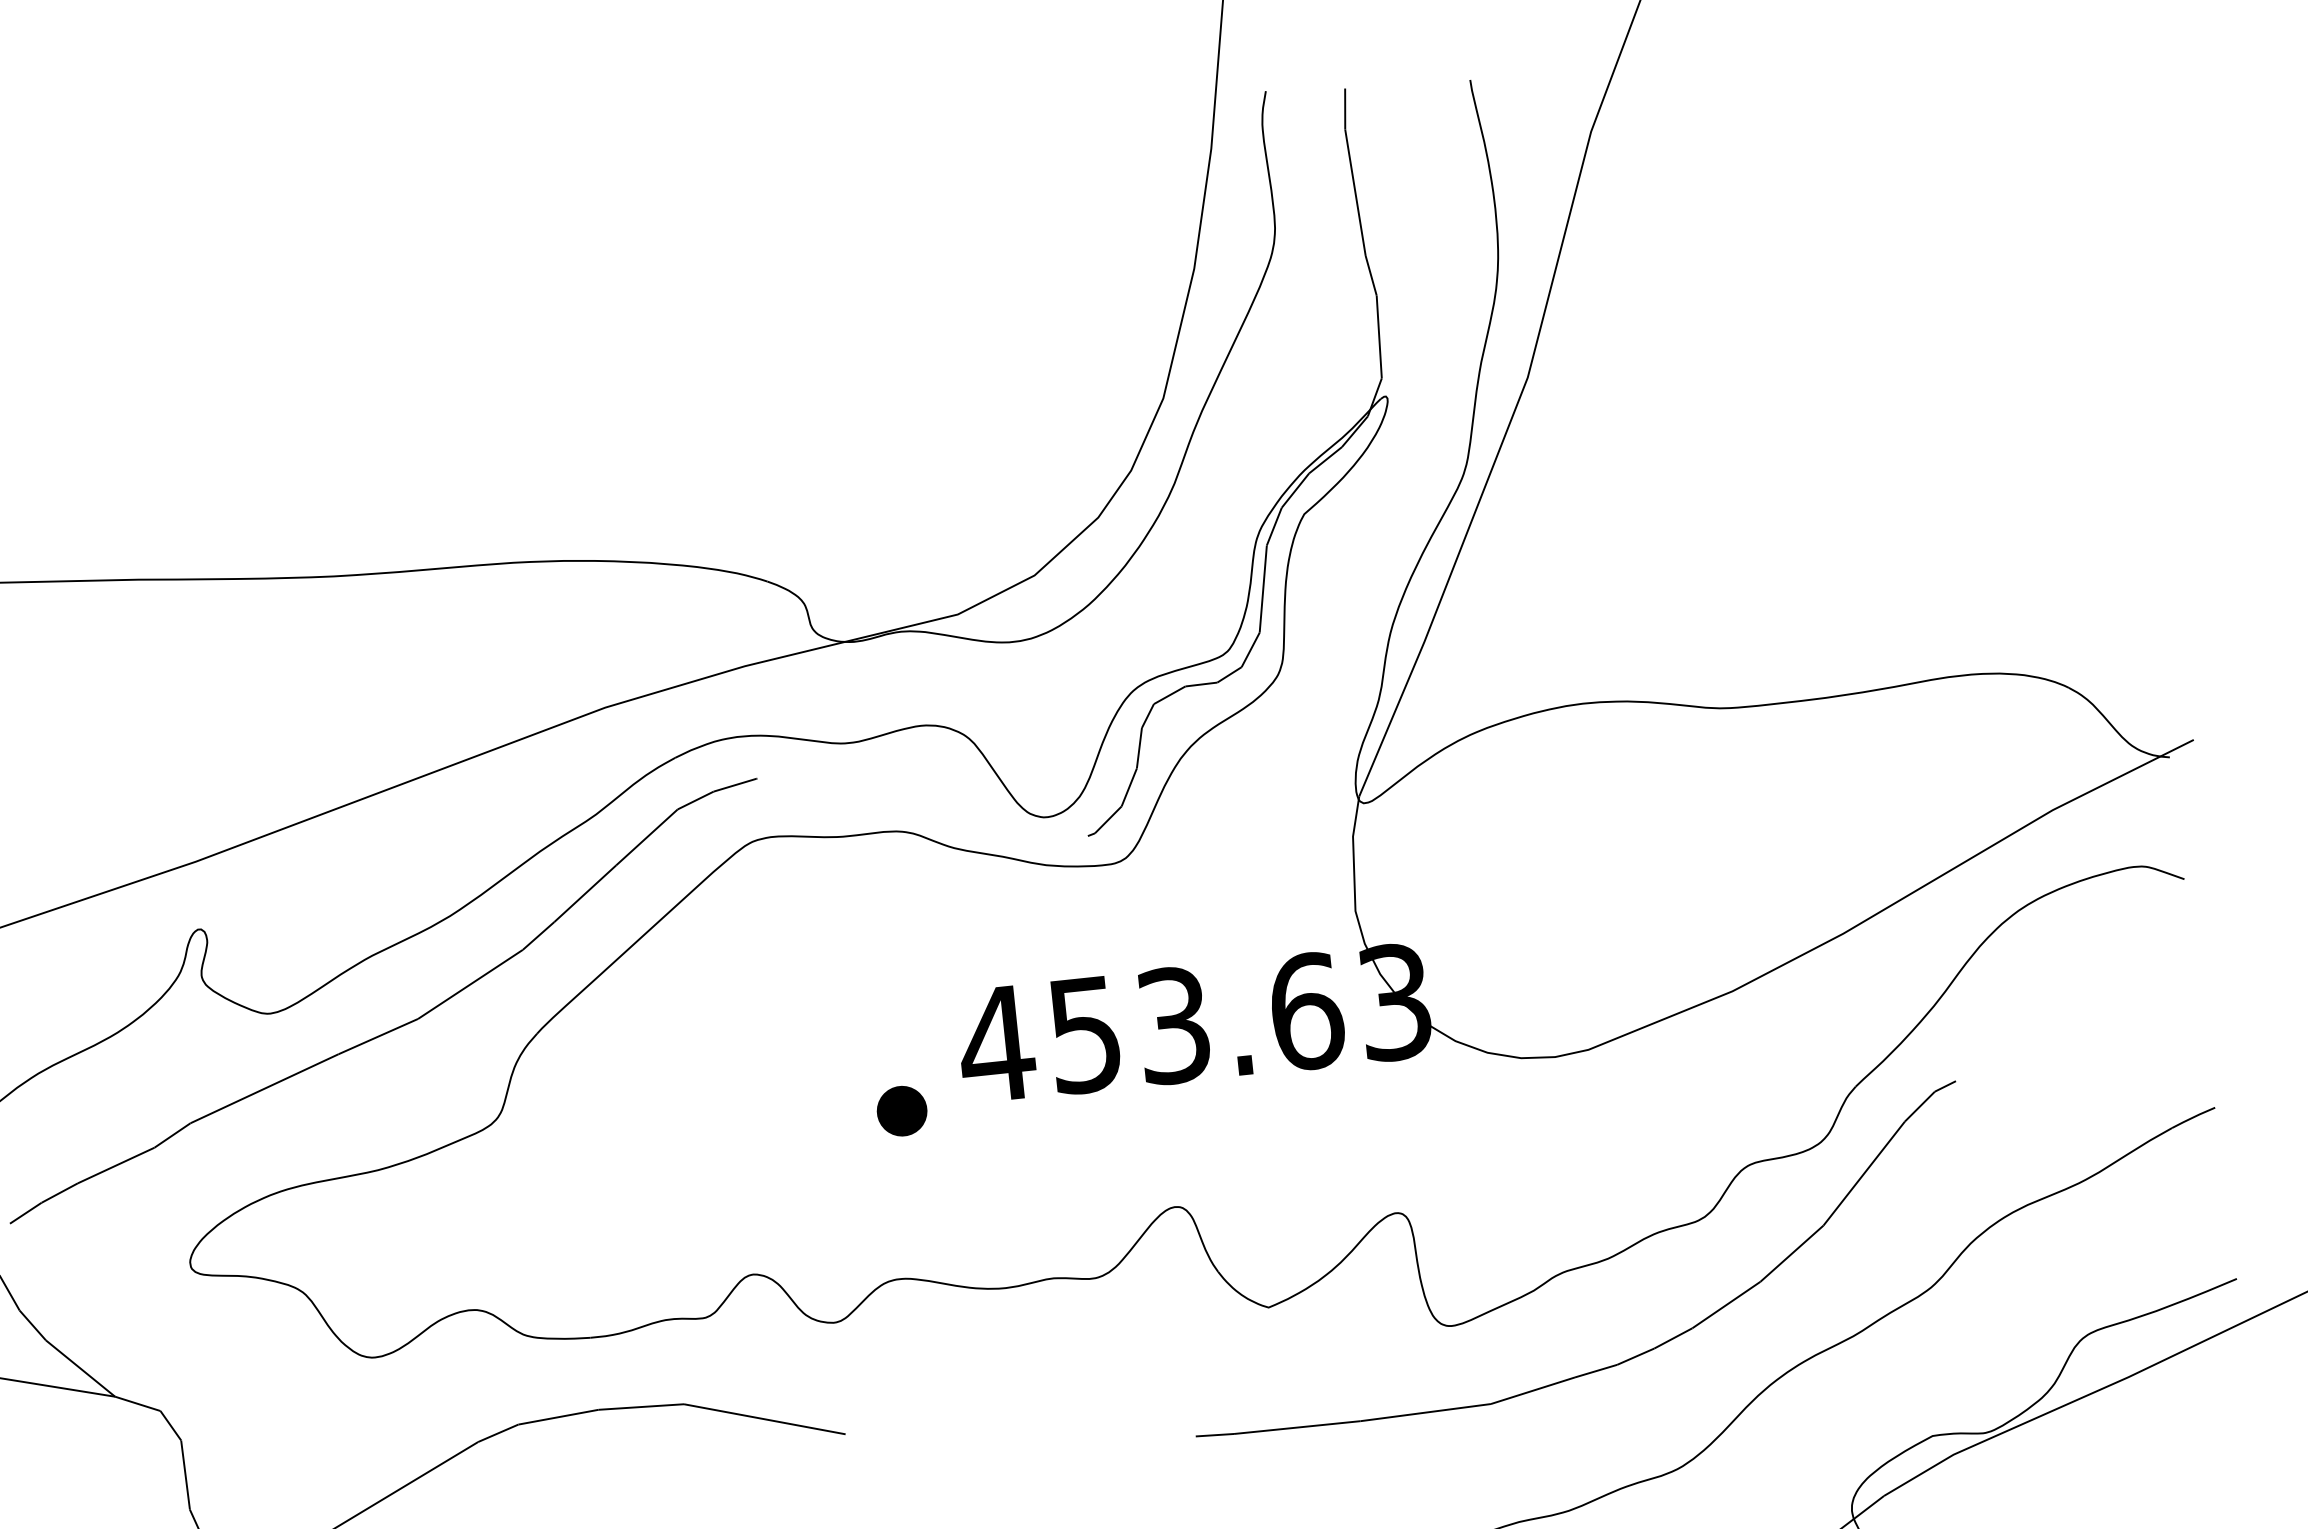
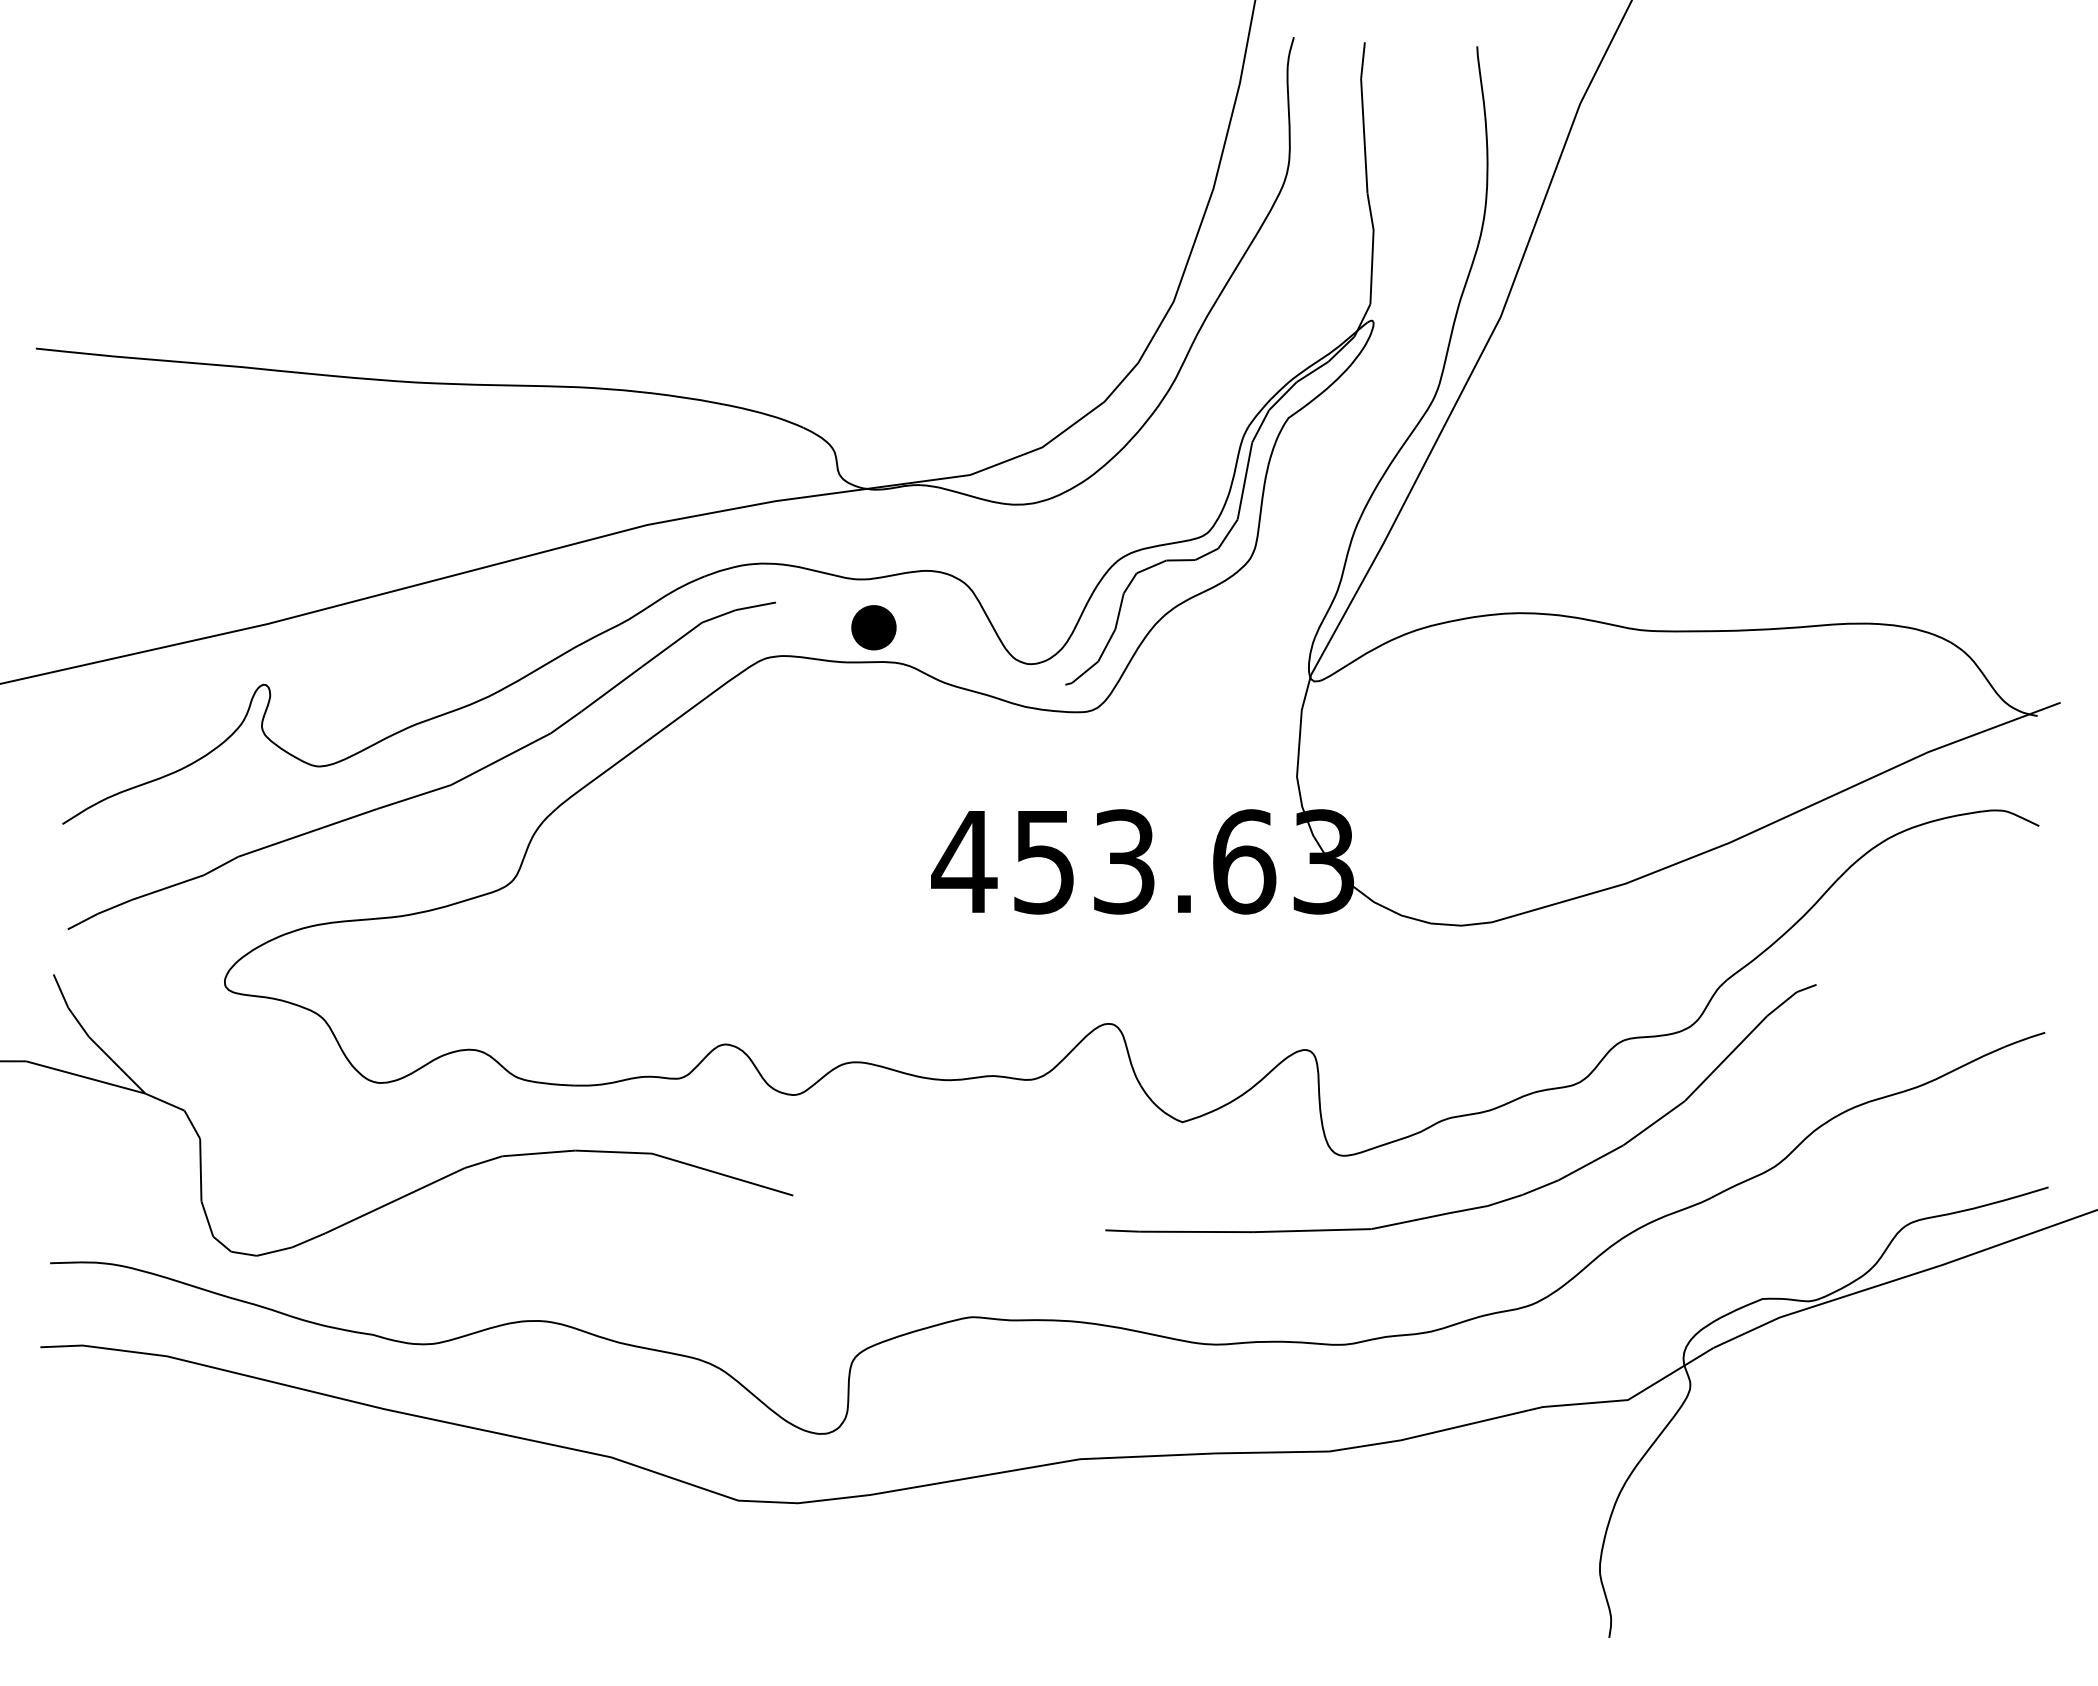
part: (901, 1110) -> (873, 627), moved

